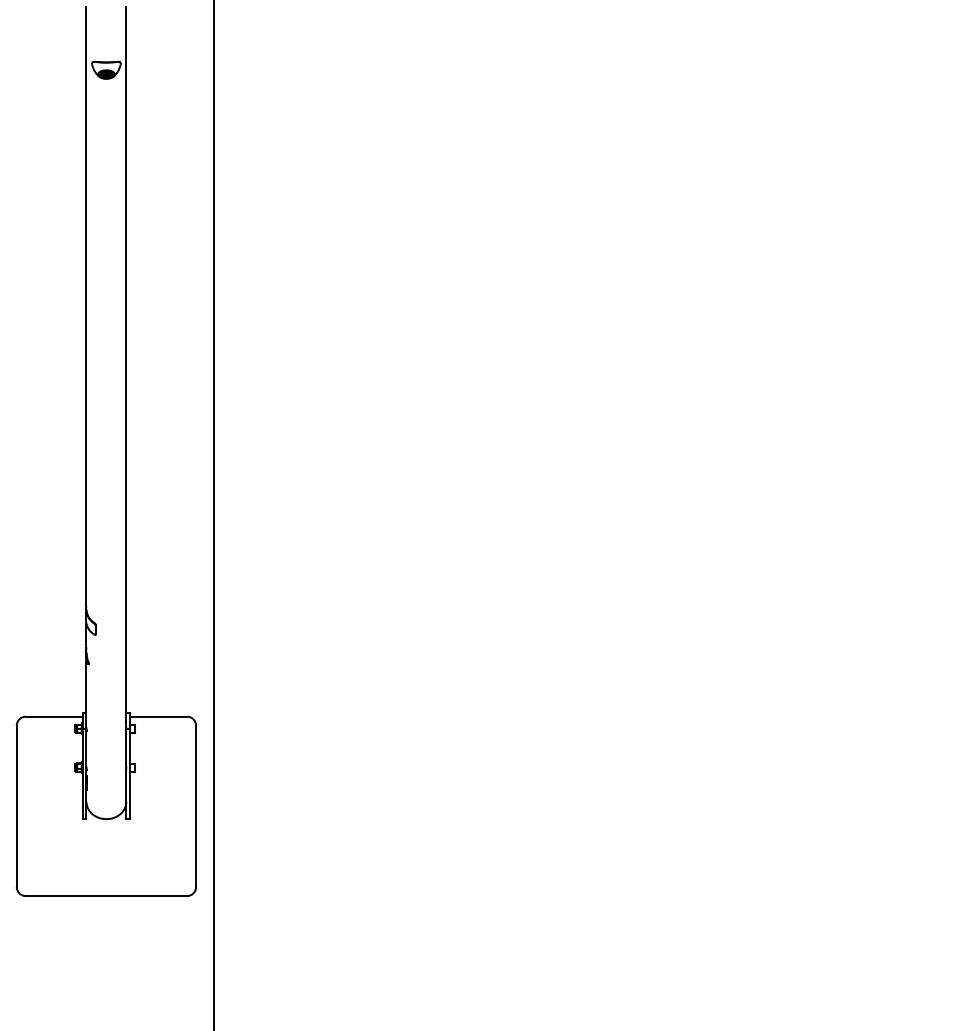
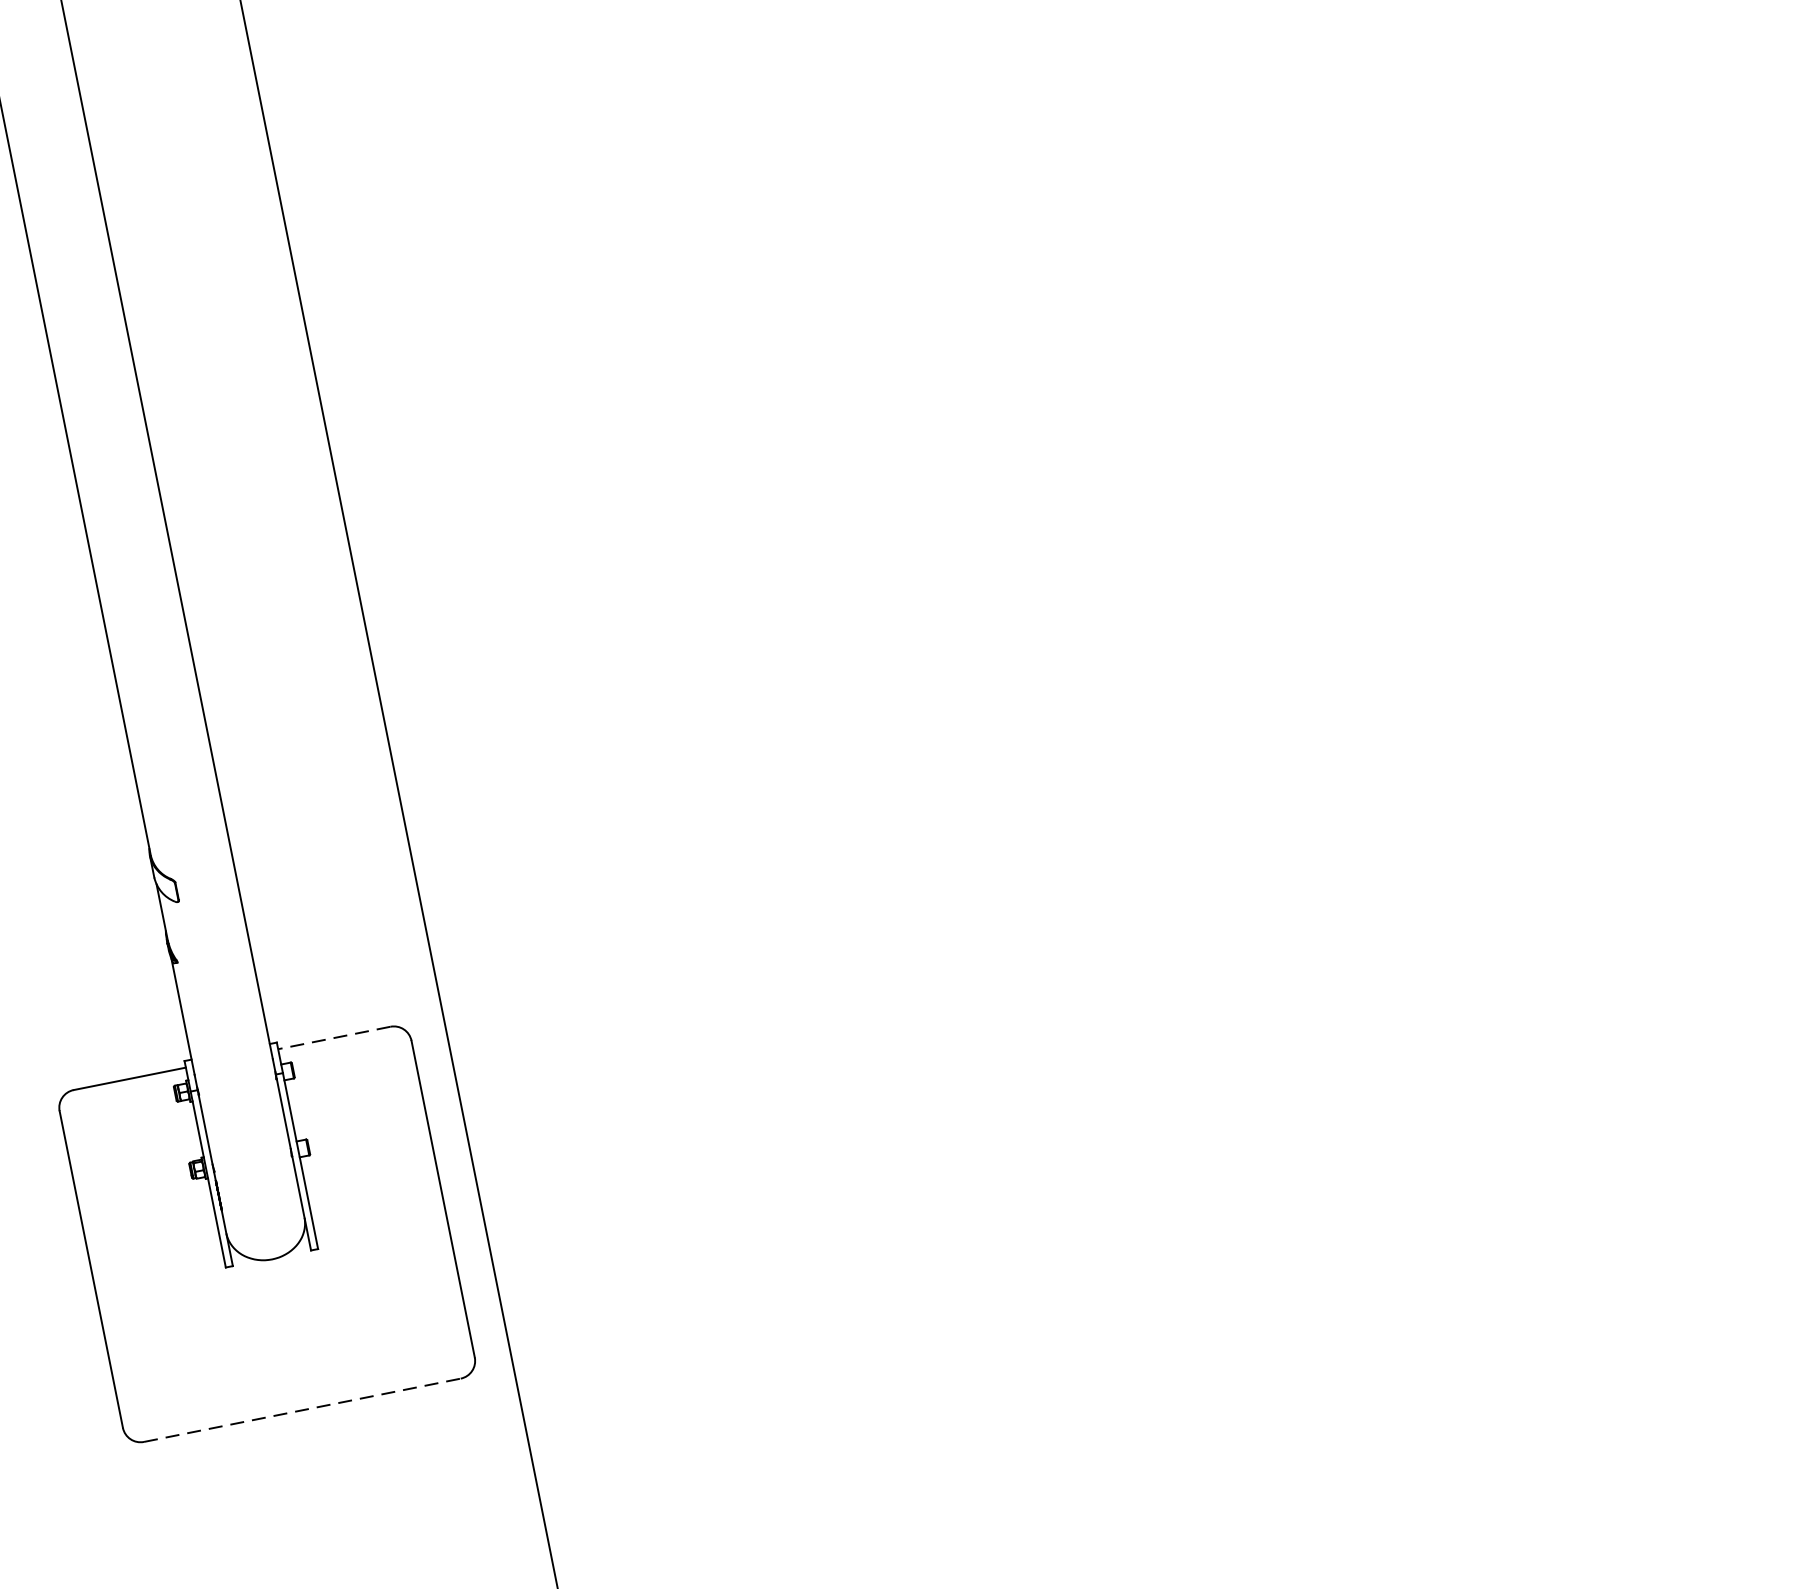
line: (158, 716) -> (334, 1037), solid -> dashed
line: (106, 896) -> (302, 1411), solid -> dashed

